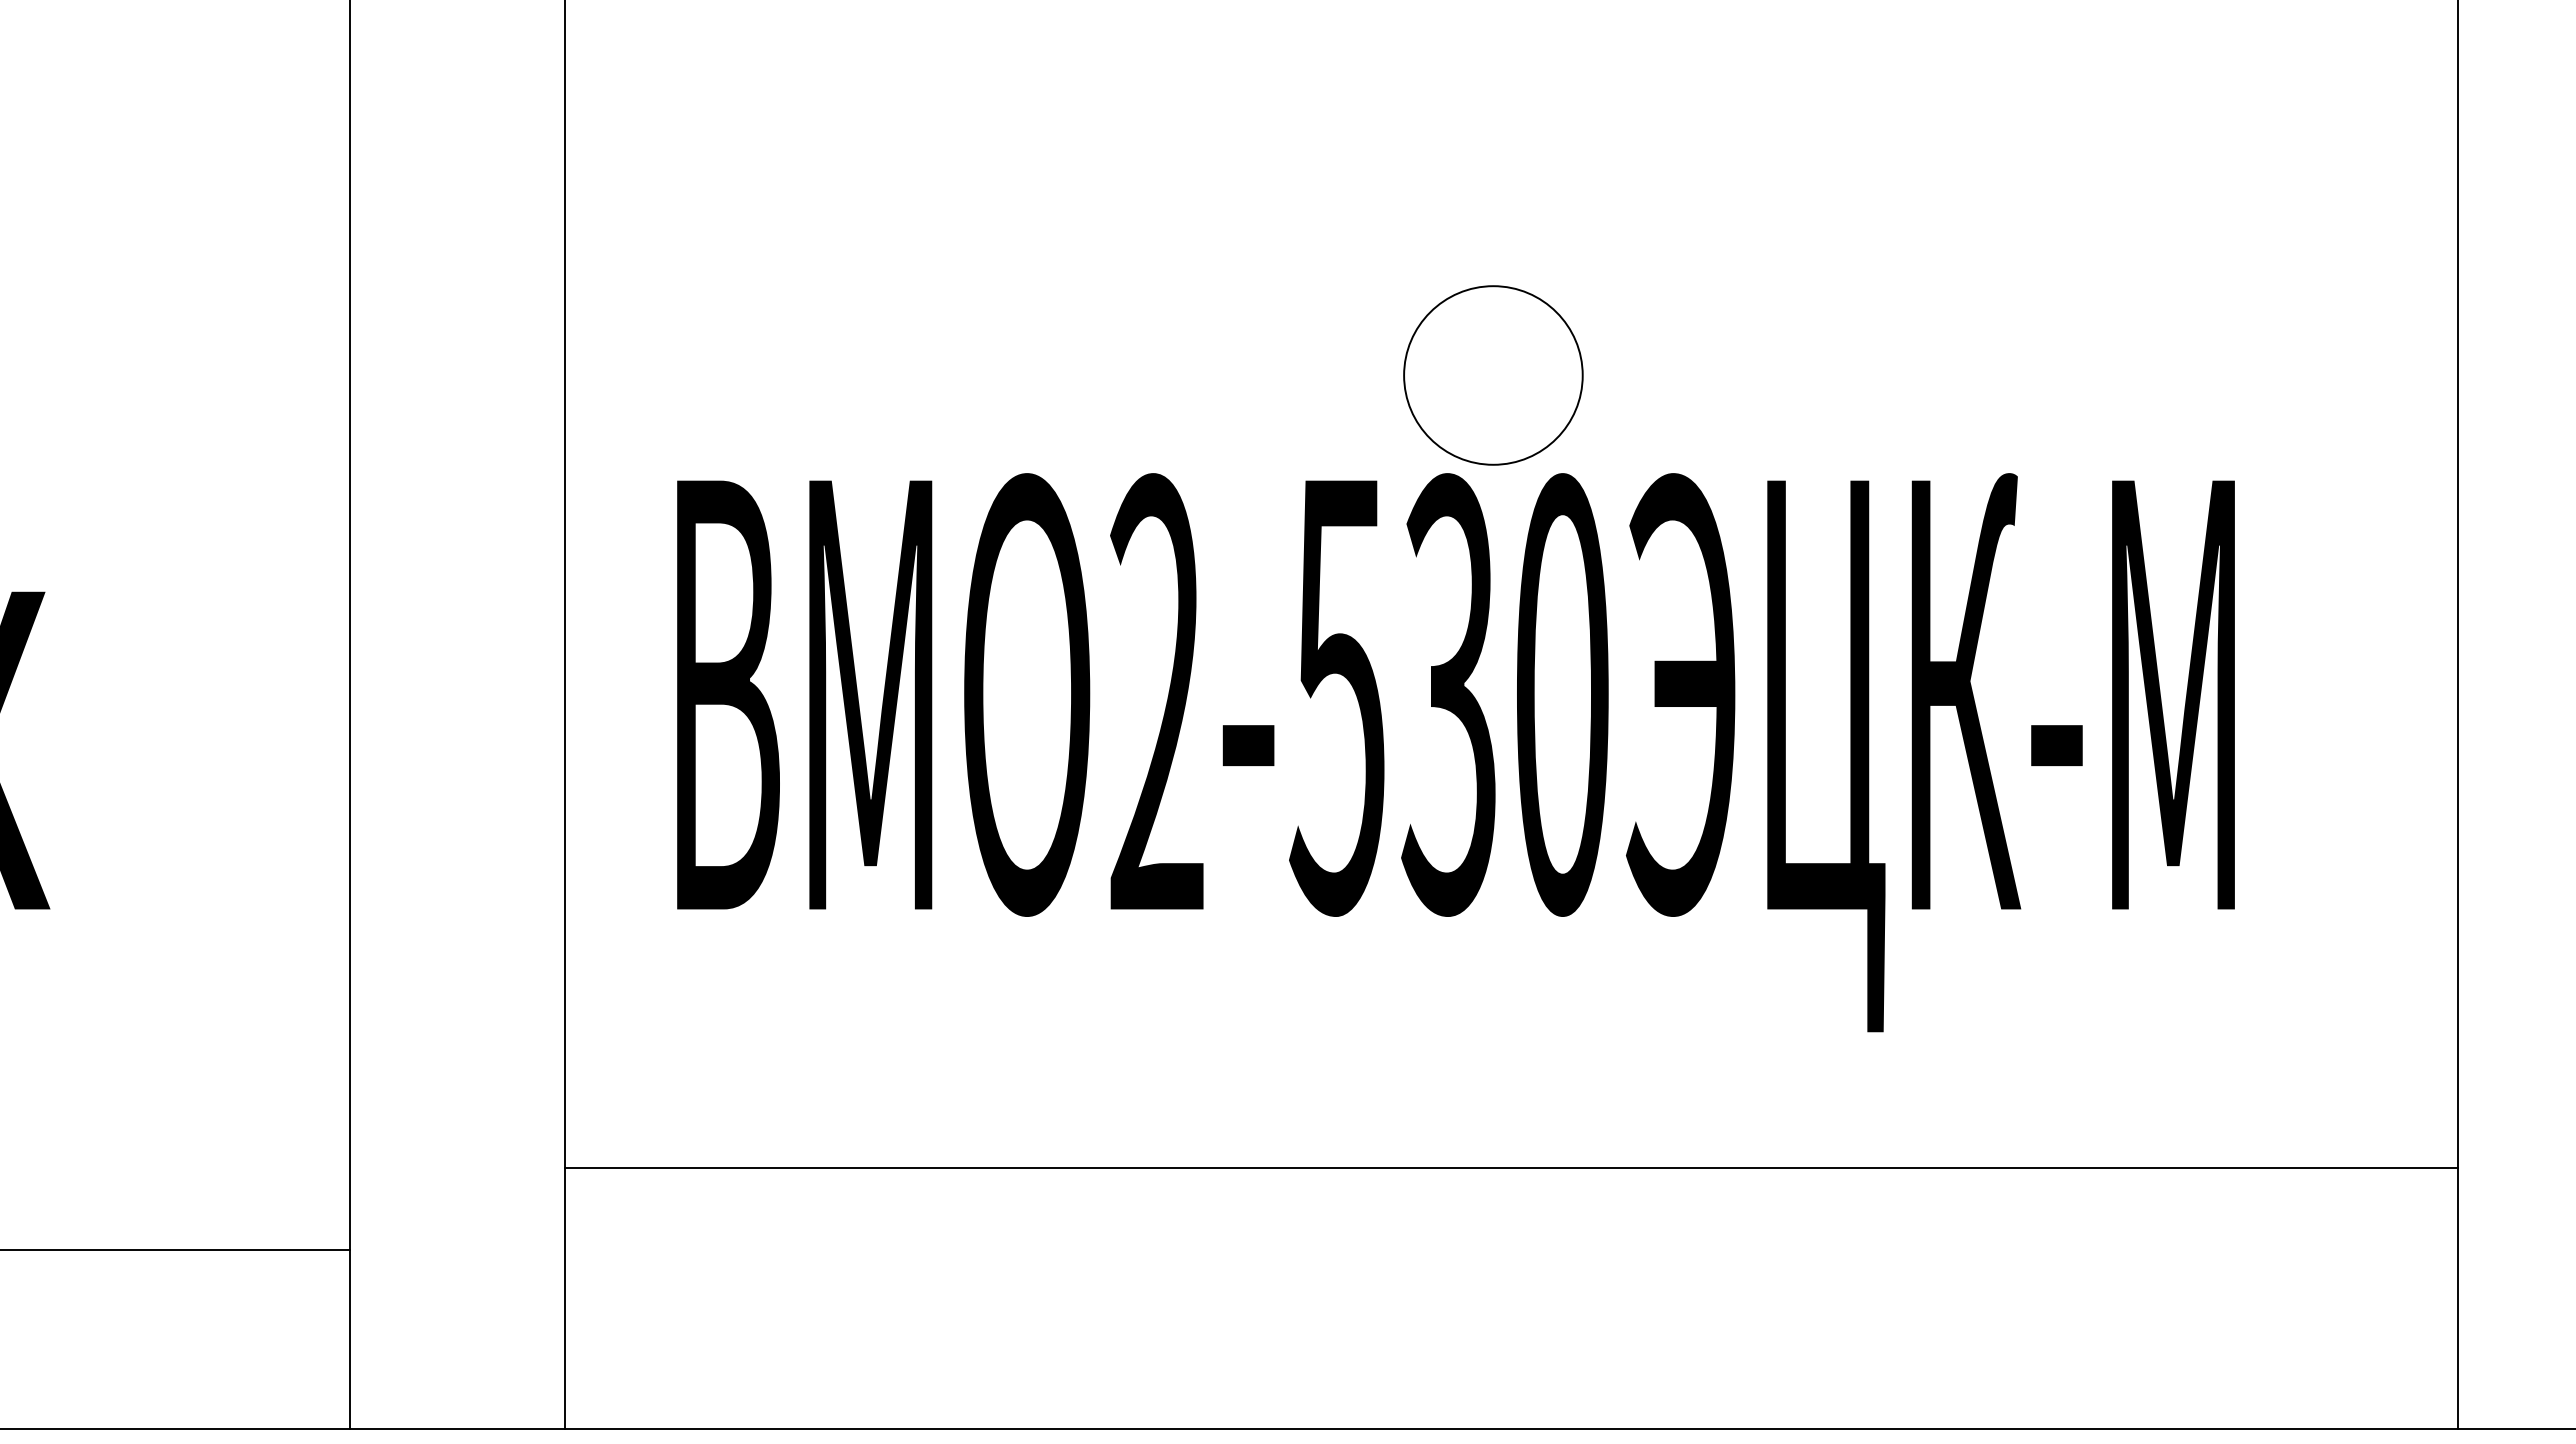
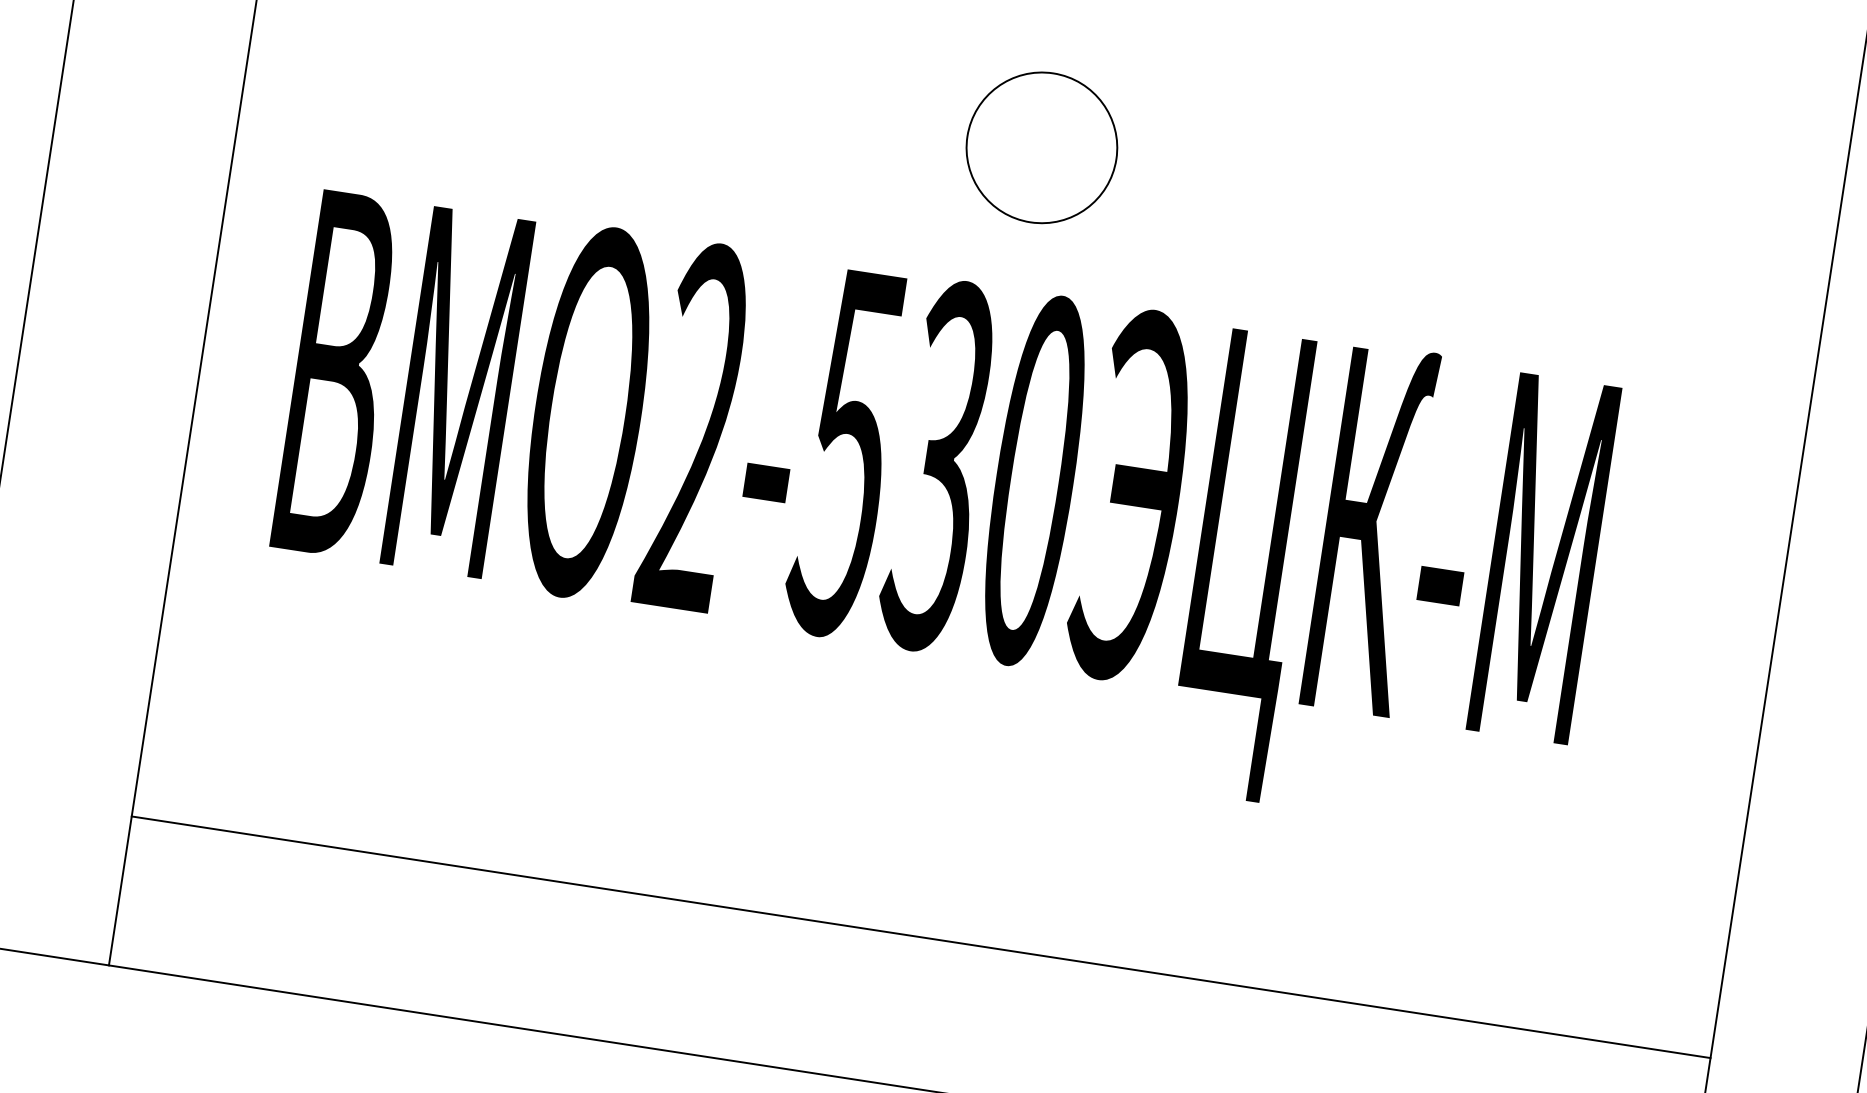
circle: (1493, 375) -> (1042, 147), moved
line: (1511, 1168) -> (921, 937), moved

